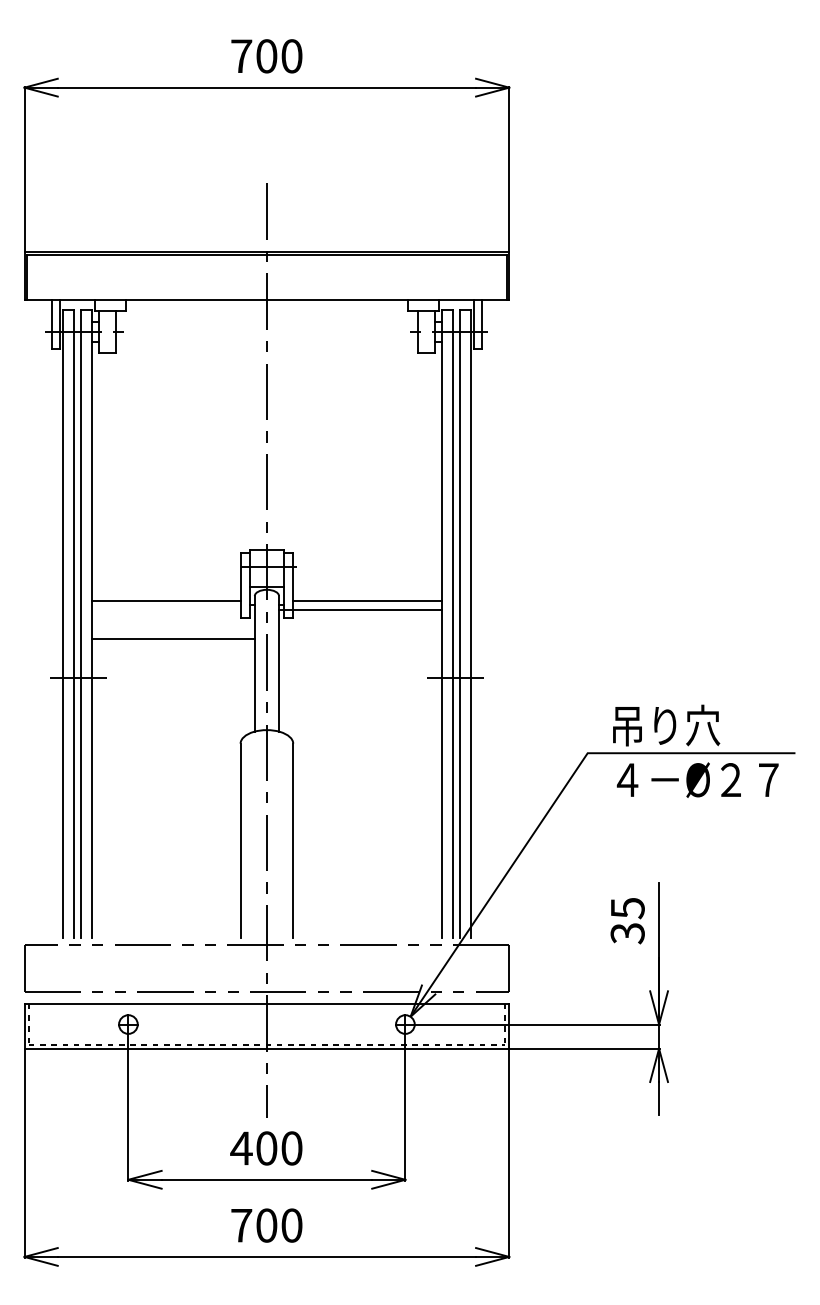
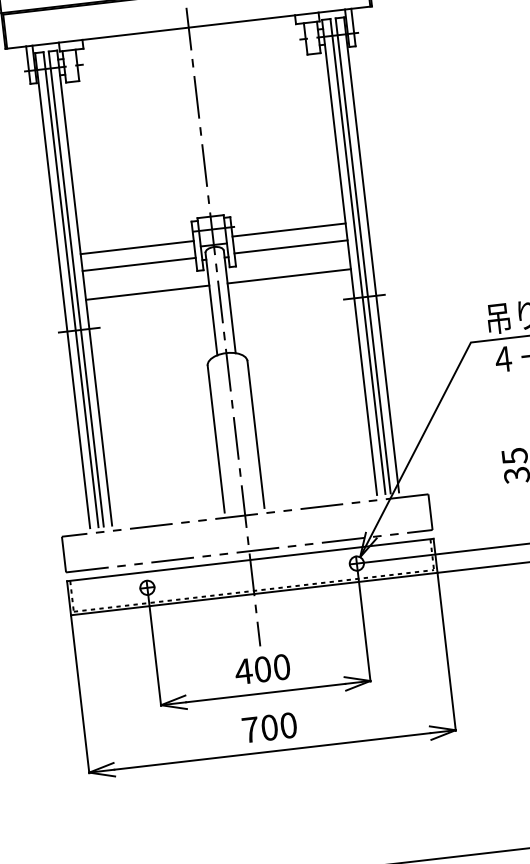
line: (166, 578) -> (137, 247), added
line: (367, 578) -> (289, 229), added
line: (360, 610) -> (289, 276), moved

